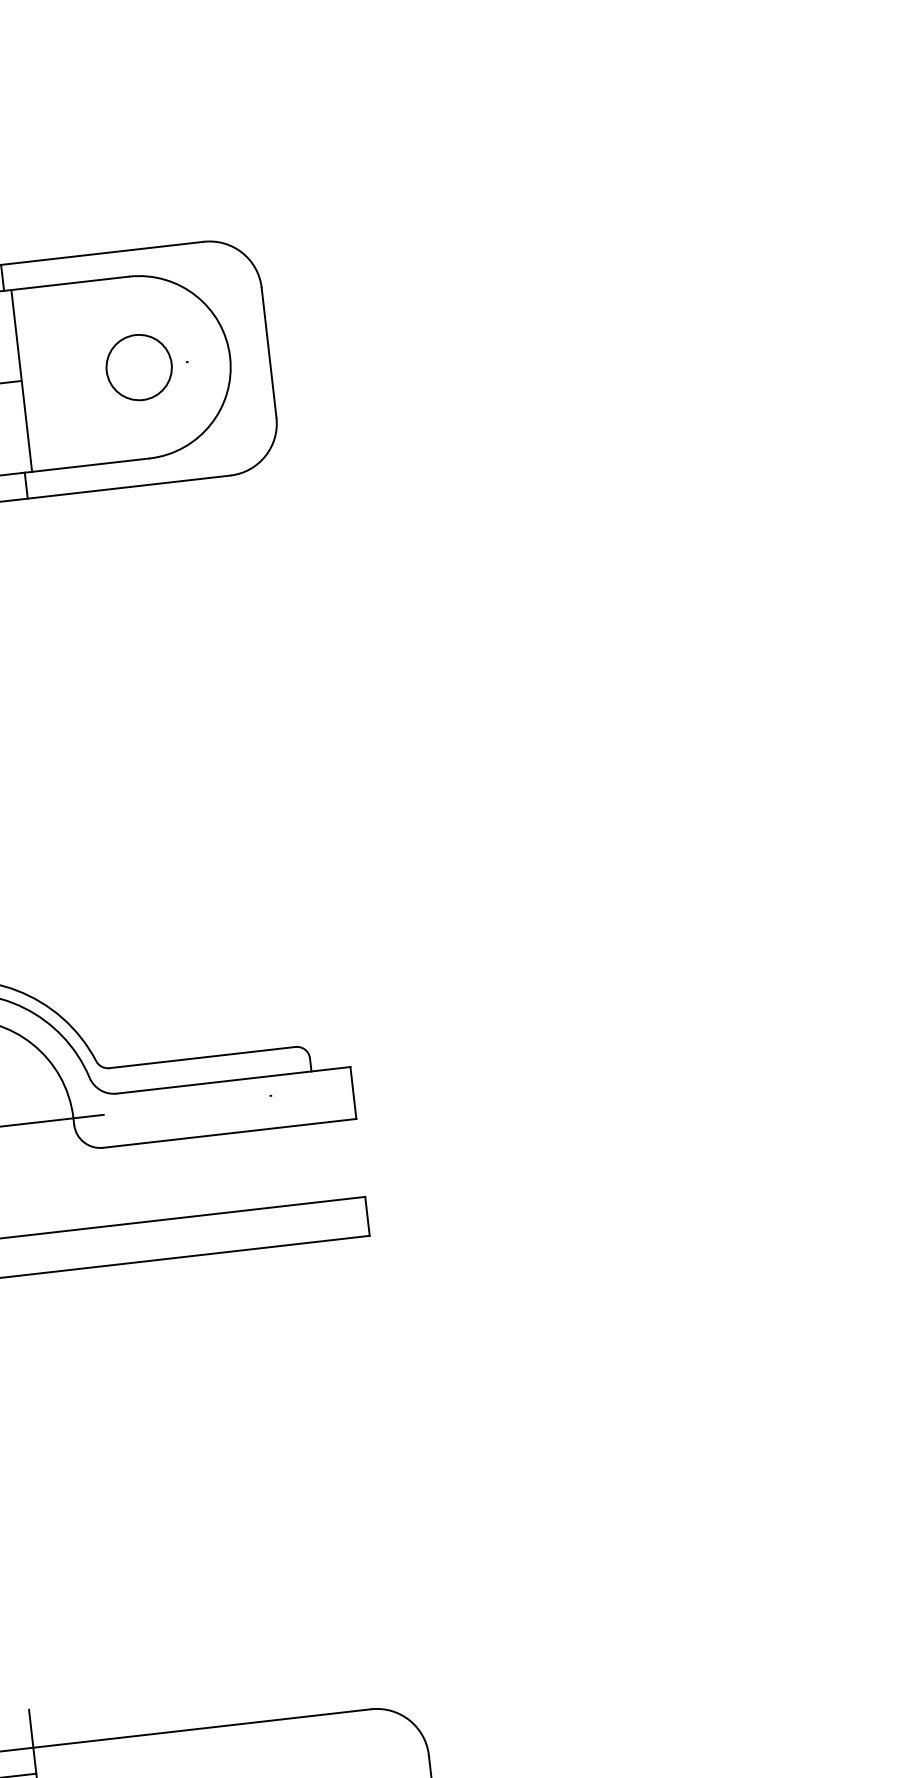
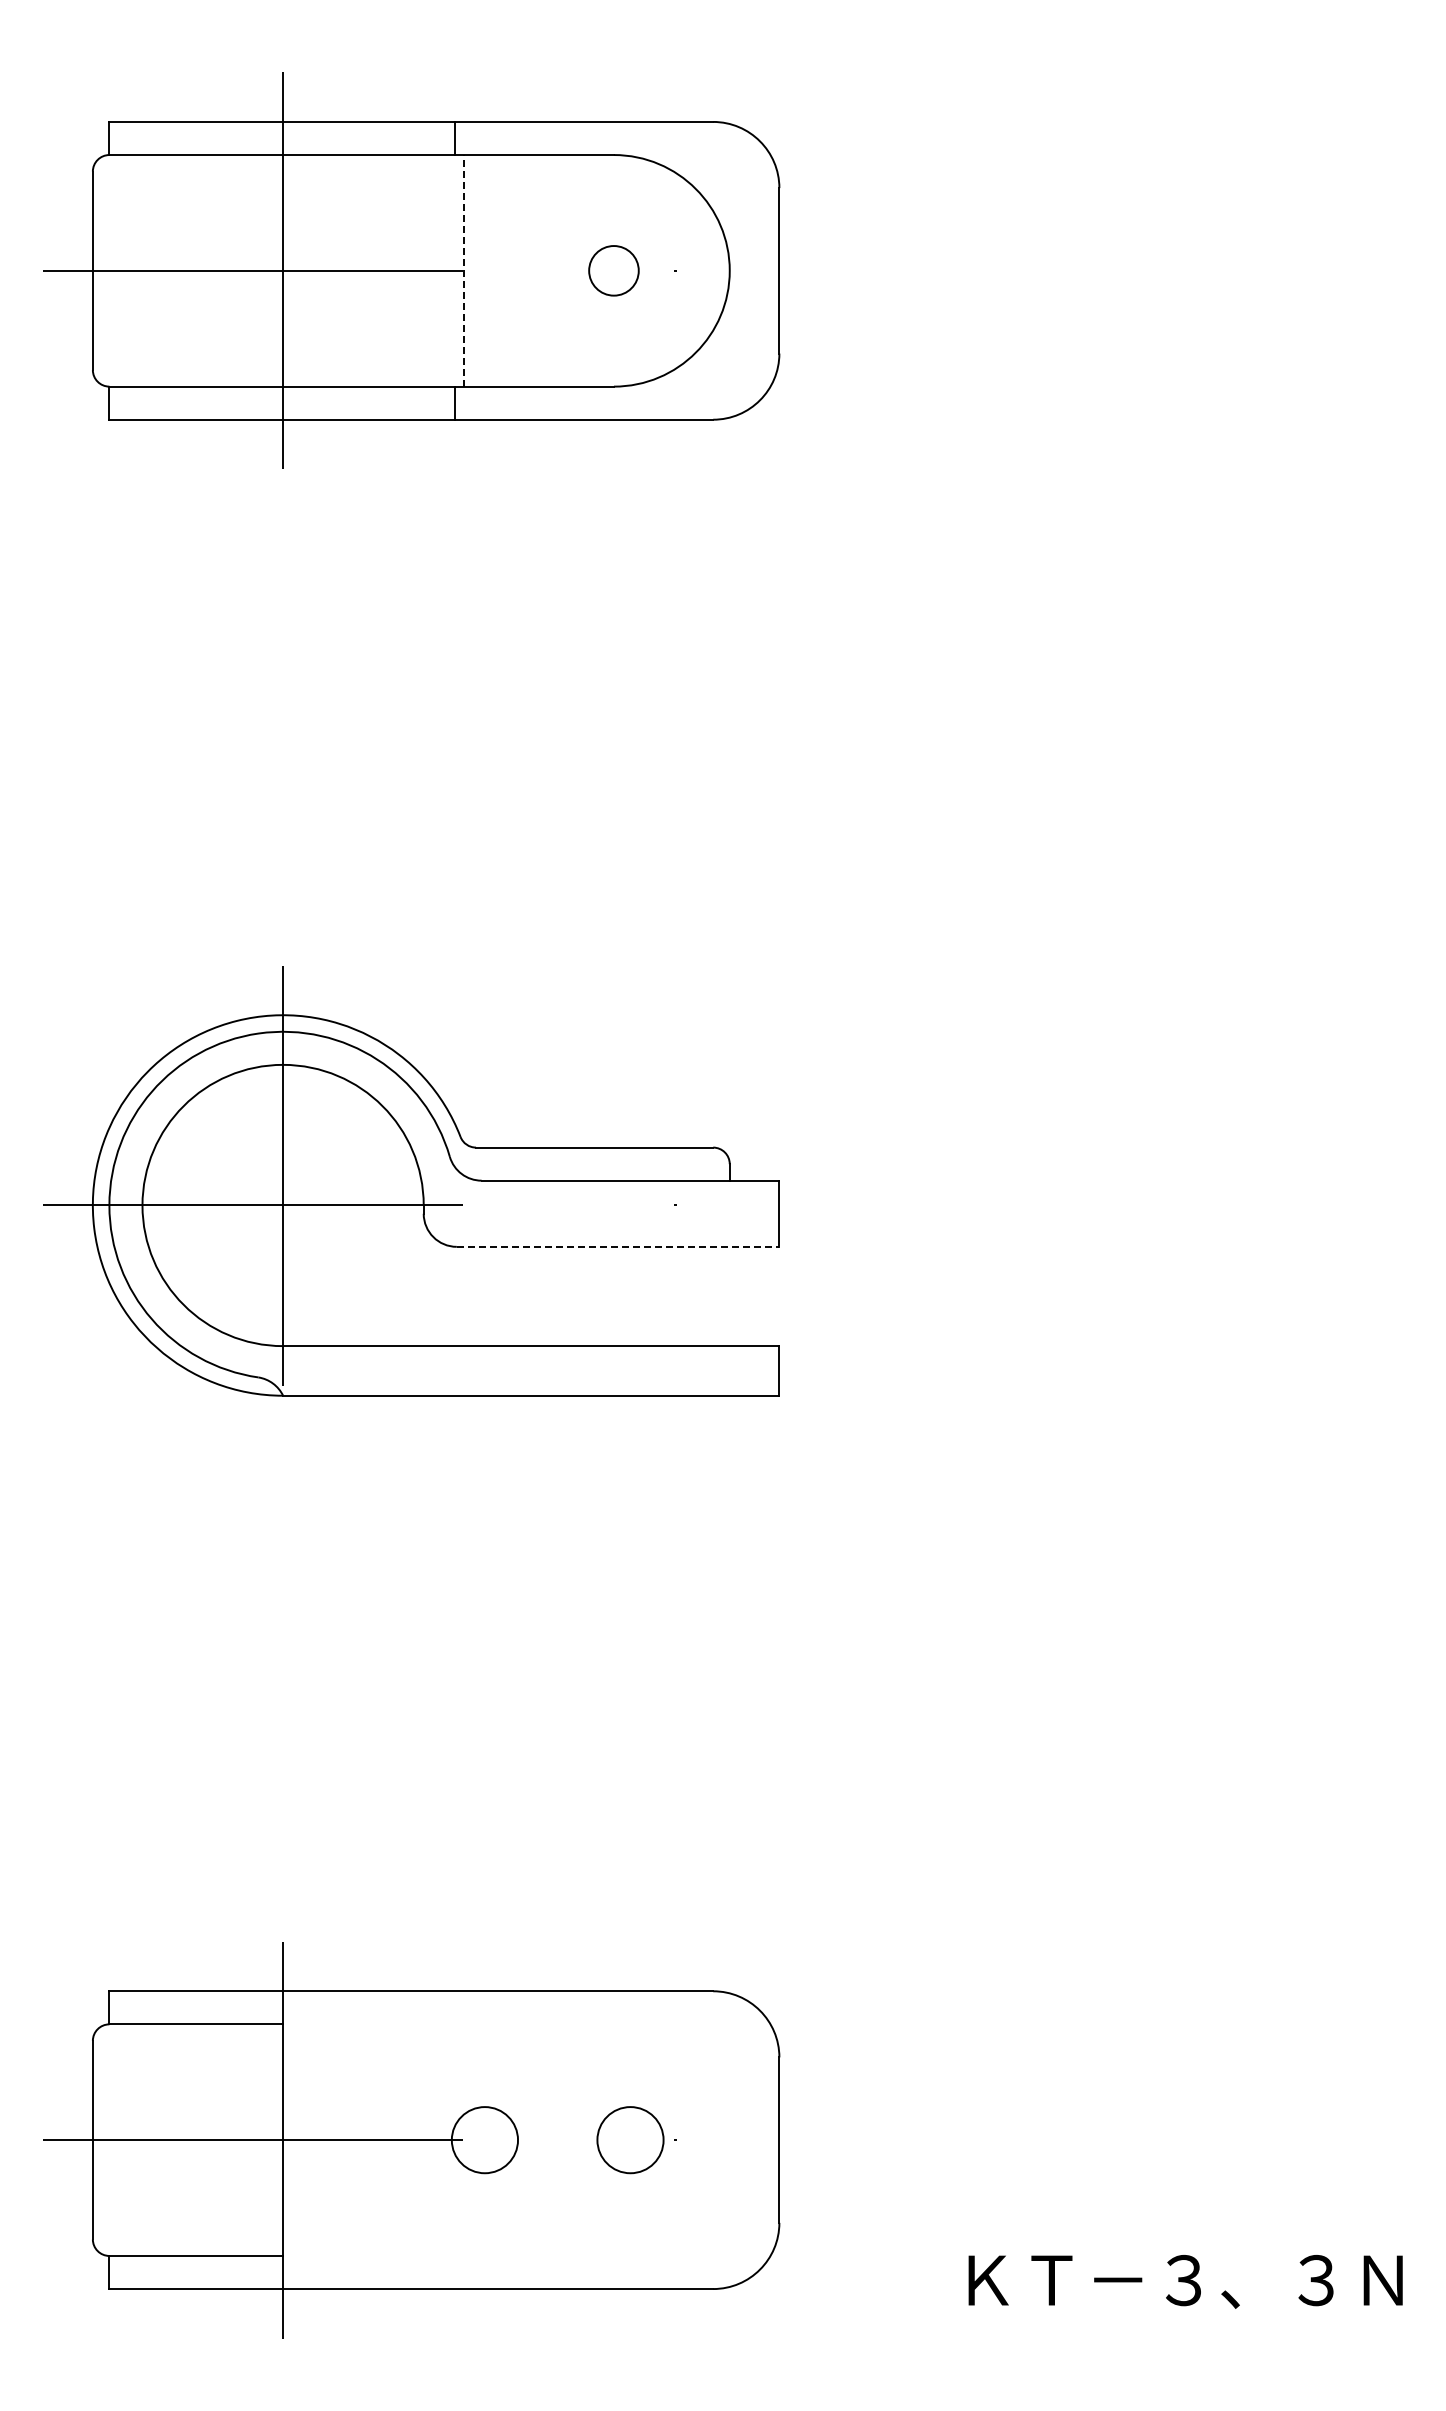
circle: (138, 367) -> (613, 270), size x0.6
line: (21, 380) -> (464, 270), solid -> dashed
line: (230, 1133) -> (618, 1246), solid -> dashed

